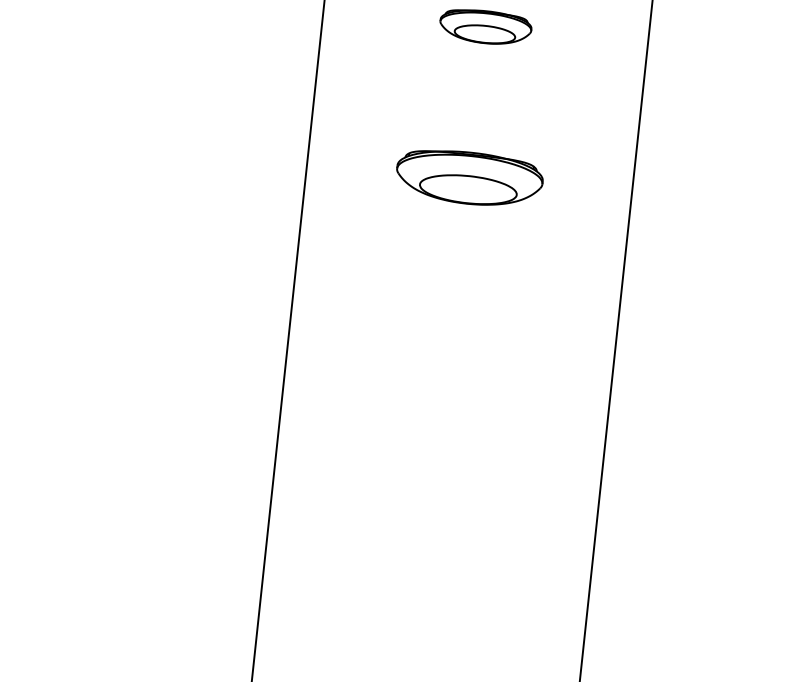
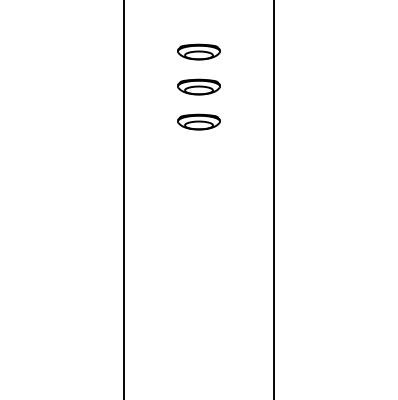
part: (476, 101) -> (198, 86), added
part: (468, 176) -> (198, 121), size x0.62

